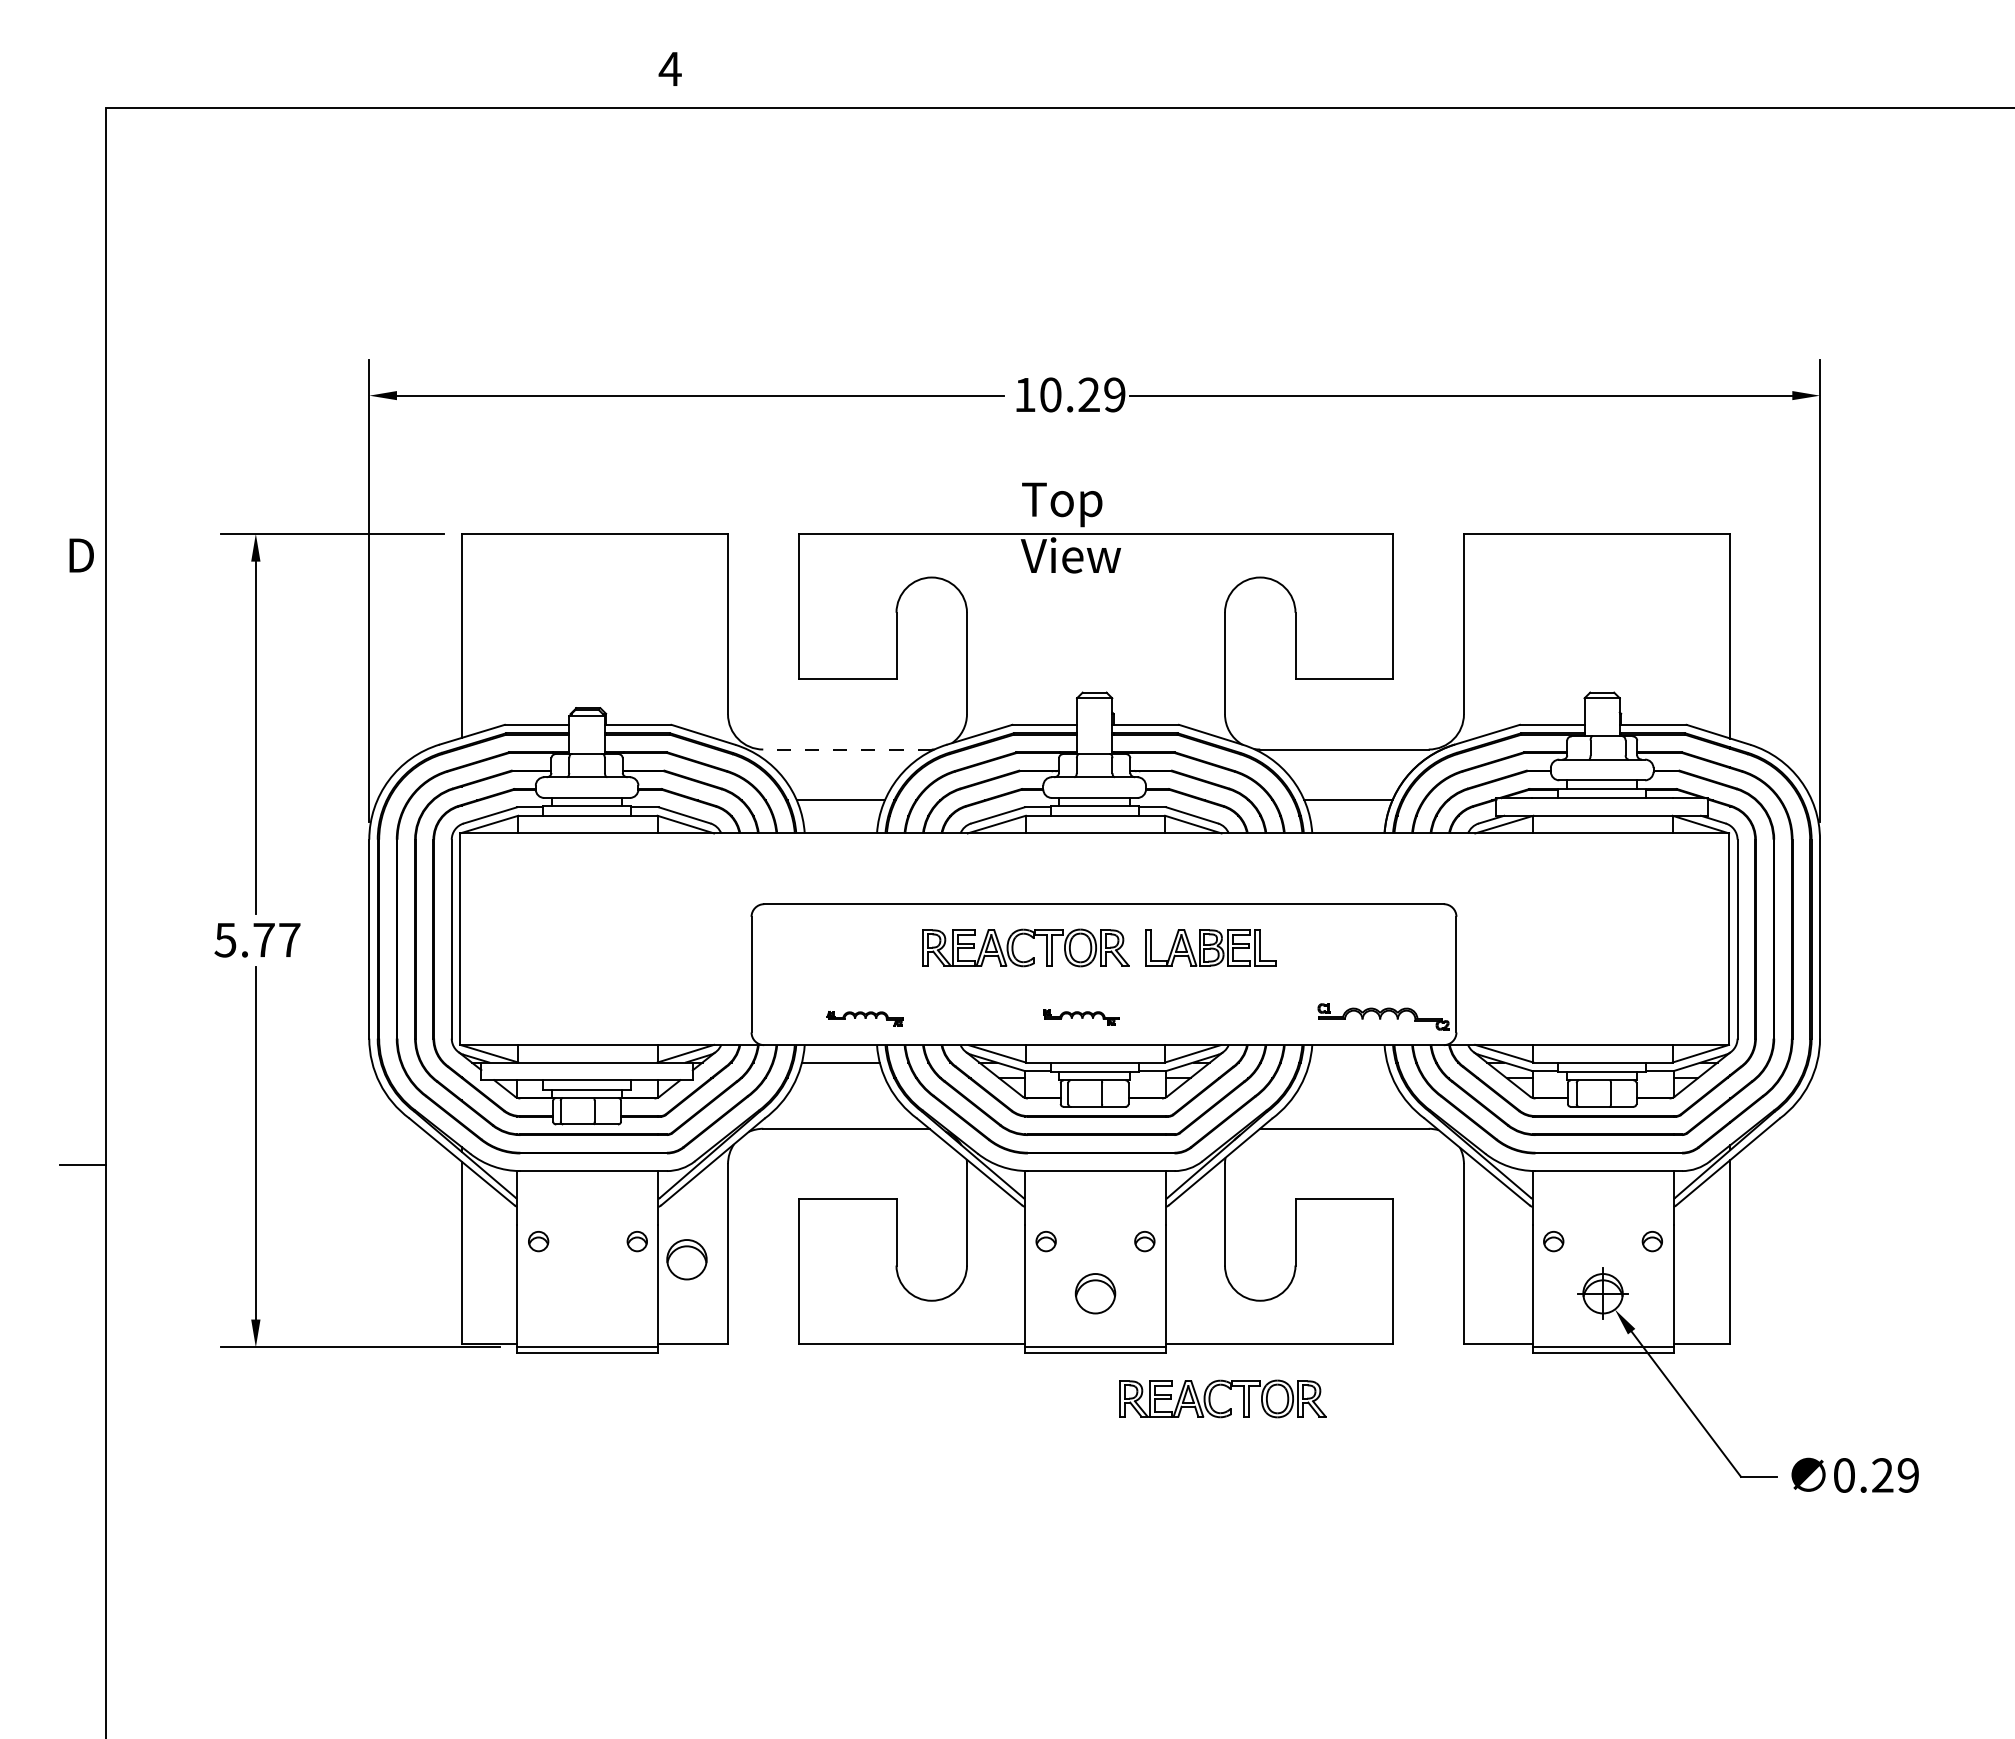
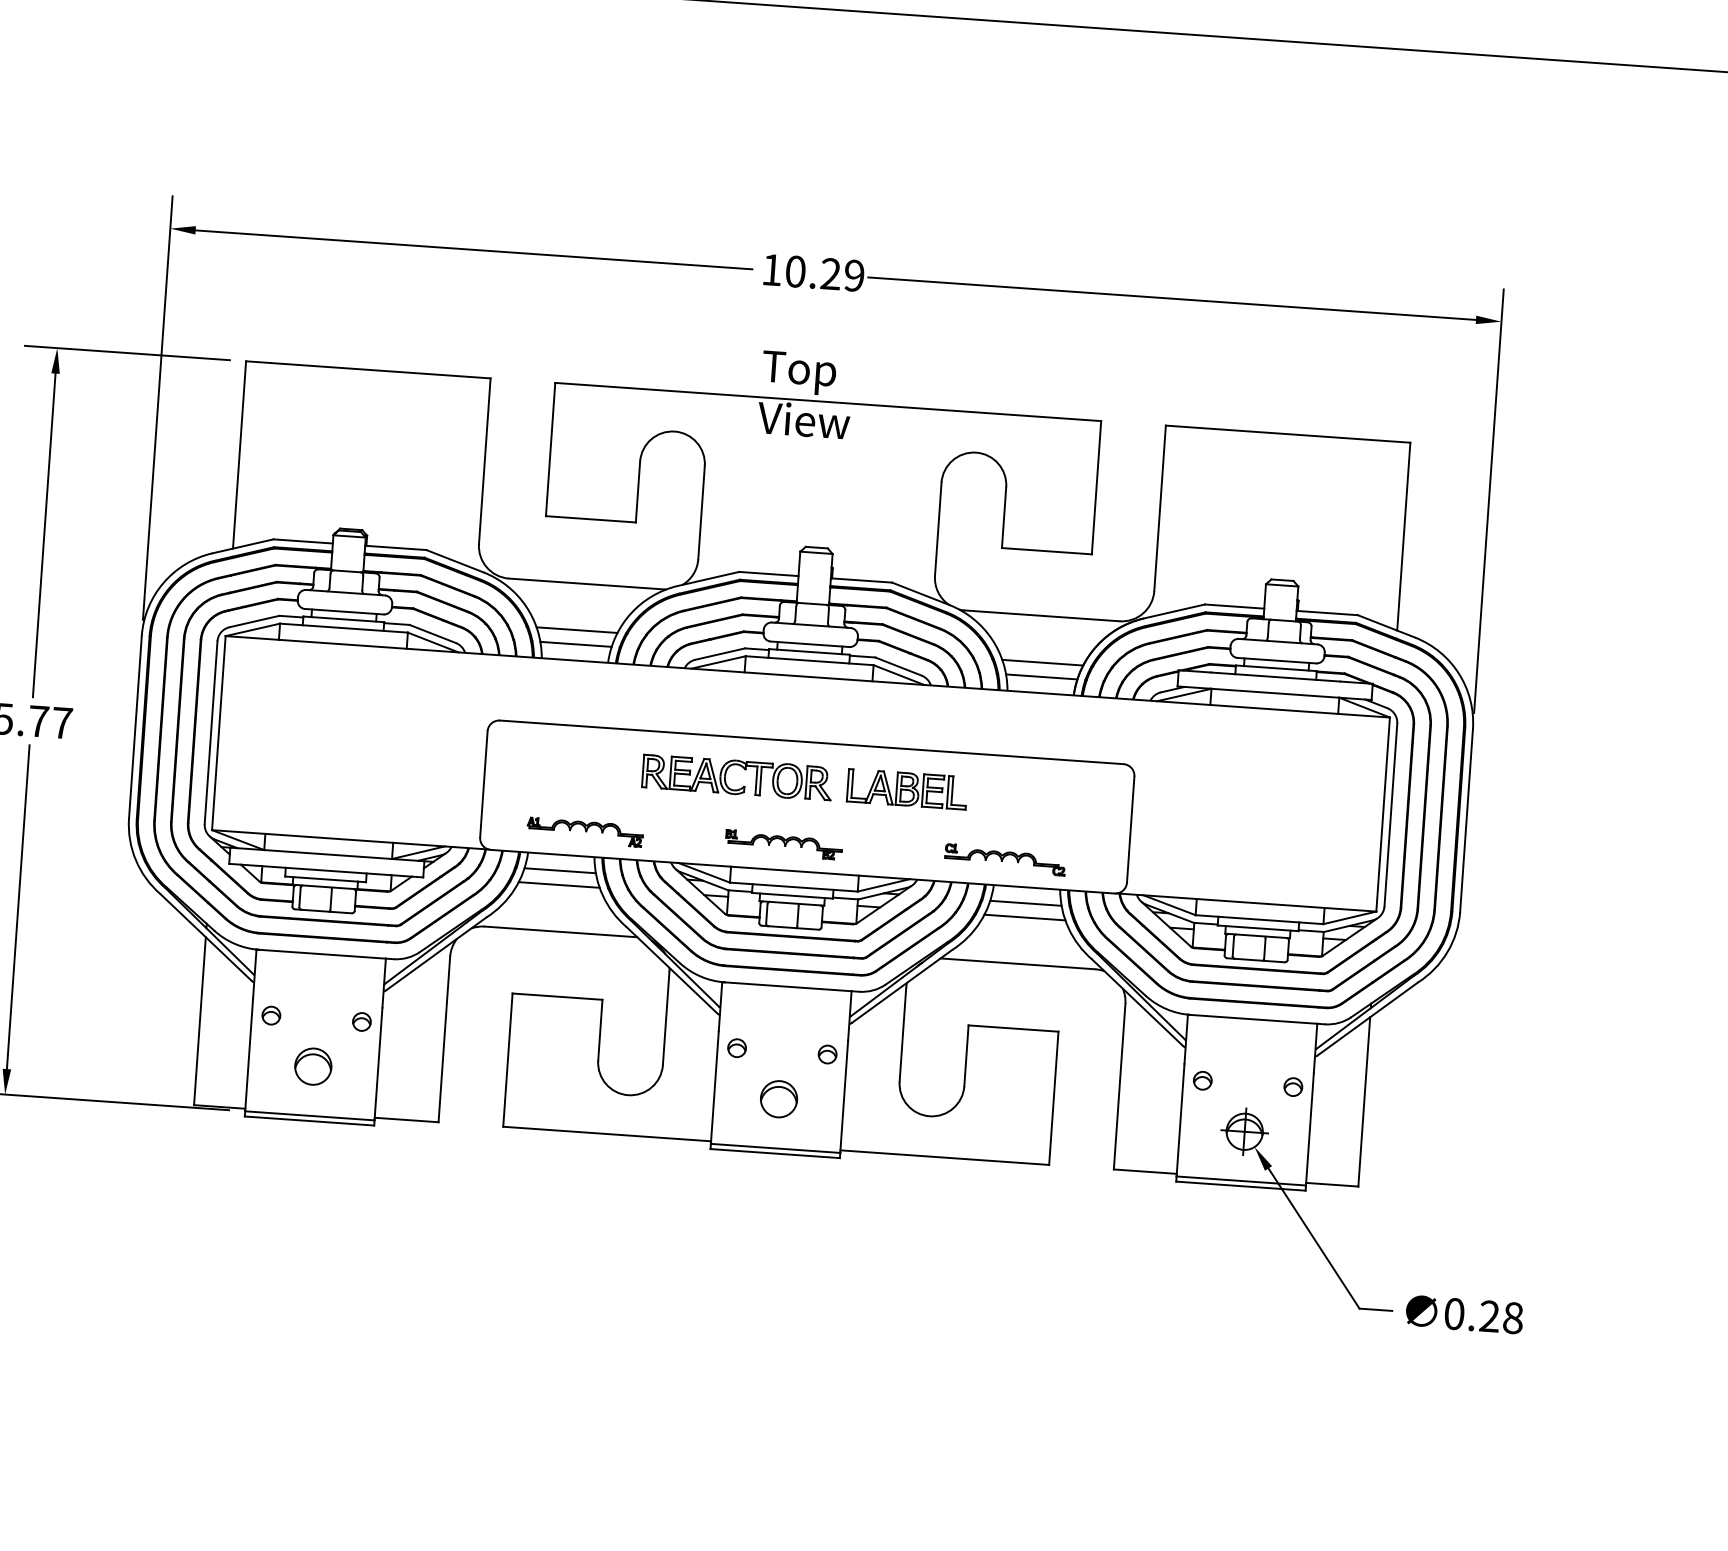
line: (847, 749) -> (586, 583), dashed -> solid
line: (840, 815) -> (575, 644), added
line: (1348, 815) -> (1041, 676), added
part: (1383, 1016) -> (1005, 859), moved
part: (1081, 1017) -> (783, 844), size x1.67
part: (864, 1018) -> (584, 831), size x1.67
line: (1348, 1062) -> (1025, 903), added
line: (840, 1078) -> (558, 885), added
line: (1348, 1078) -> (1024, 917), added
part: (686, 1259) -> (312, 1066), moved
part: (1229, 1389) -> (895, 1195), removed
text: (1908, 1475) -> (1513, 1318), 0.29 -> 0.28

